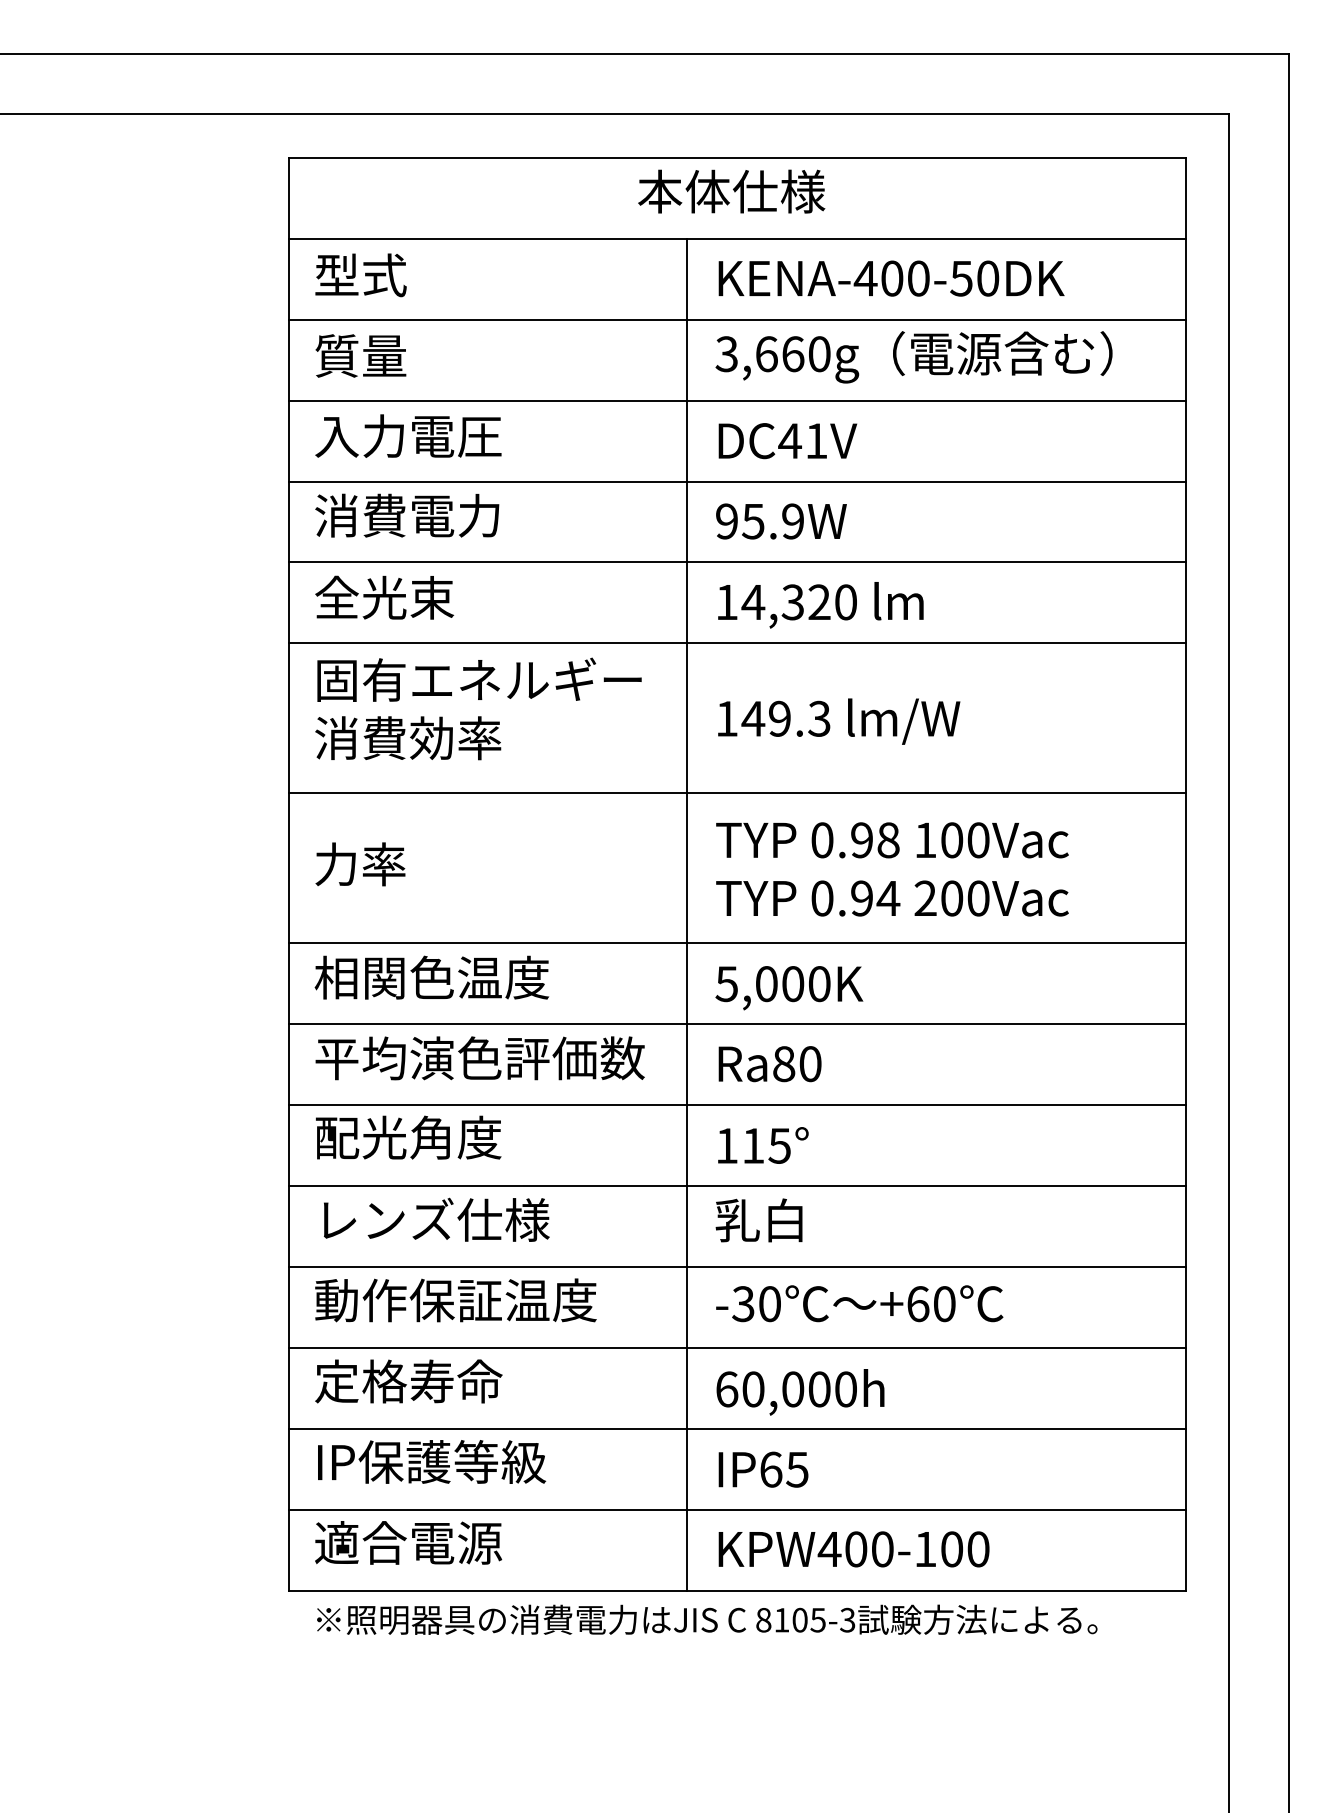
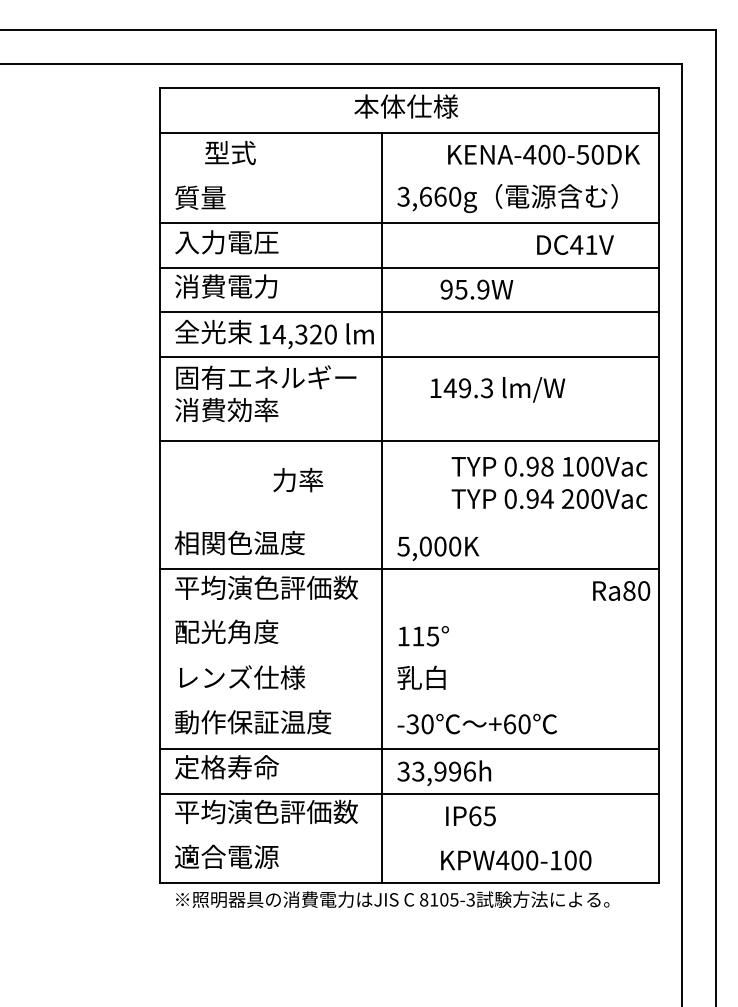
text: (361, 276) -> (230, 153), moved
text: (890, 278) -> (543, 154), moved
line: (737, 319) -> (409, 177), removed
text: (787, 440) -> (575, 244), moved
text: (780, 521) -> (476, 289), moved
text: (820, 603) -> (316, 335), moved
text: (838, 721) -> (497, 389), moved
text: (361, 865) -> (298, 480), moved
text: (892, 868) -> (549, 482), moved
line: (737, 942) -> (409, 523), removed
text: (769, 1063) -> (621, 590), moved
line: (737, 1104) -> (409, 613), removed
line: (737, 1185) -> (409, 658), removed
line: (737, 1266) -> (409, 703), removed
text: (786, 1389) -> (436, 771), 60,000h -> 33,996h
text: (479, 1461) -> (266, 811), IP保護等級 -> 平均演色評価数
text: (762, 1470) -> (470, 816), moved
line: (737, 1509) -> (409, 838), removed
text: (854, 1549) -> (516, 860), moved

